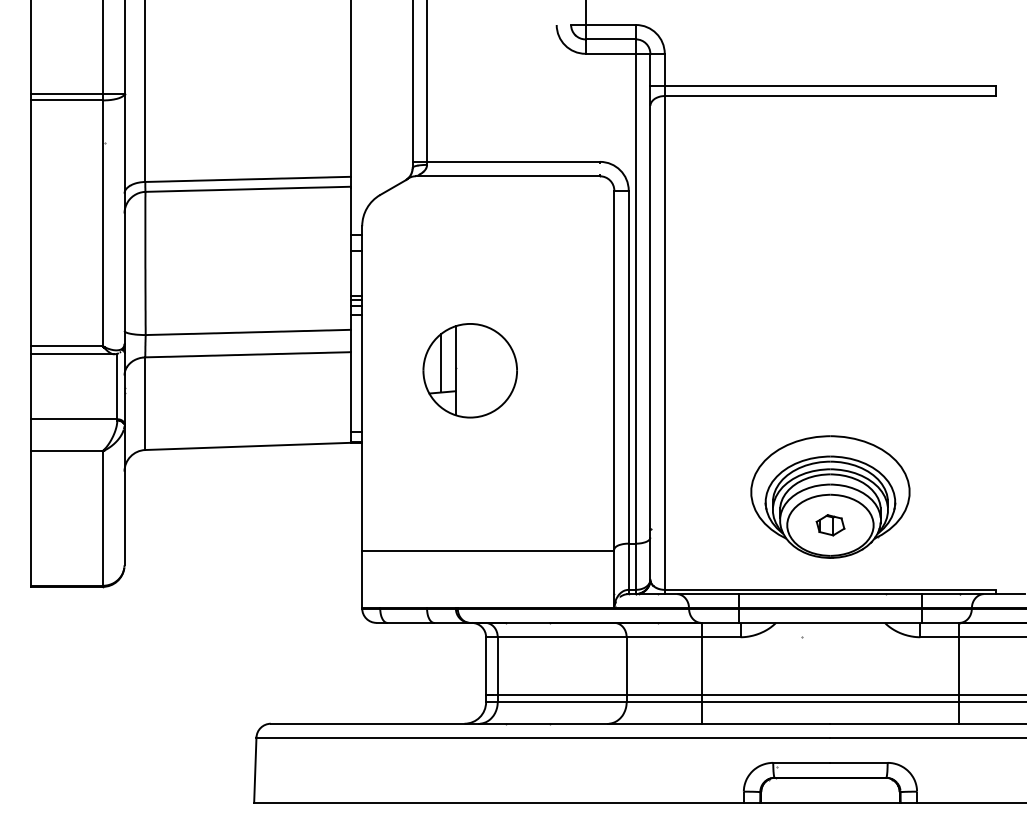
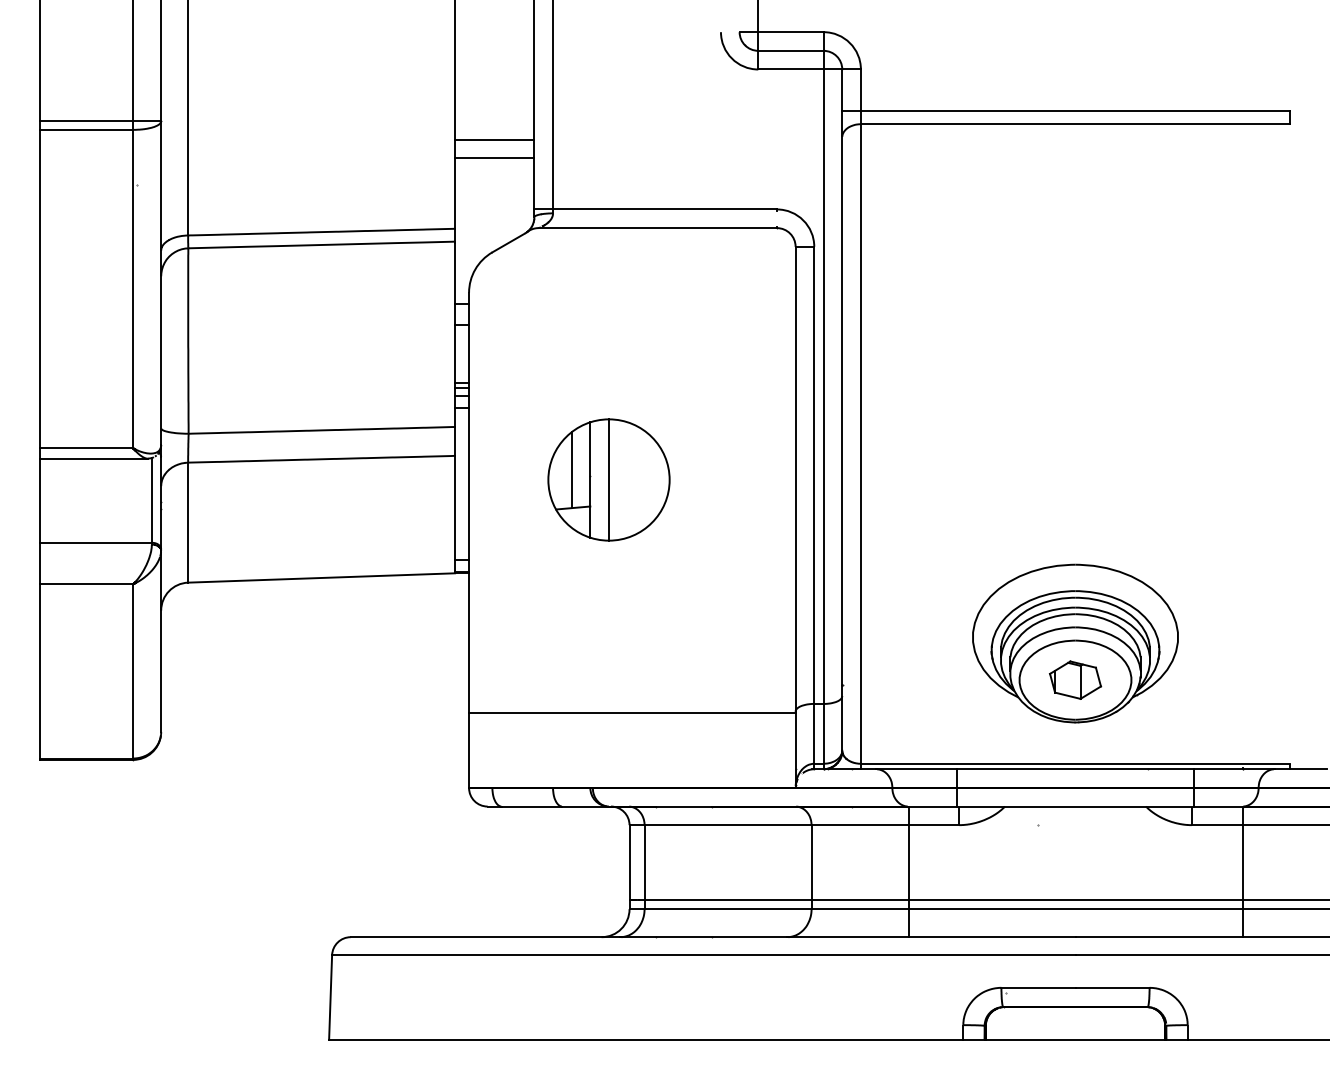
line: (381, 107) -> (494, 139), added
line: (381, 121) -> (494, 157), added
line: (470, 370) -> (609, 479), added
part: (830, 524) -> (1075, 679), size x1.43

